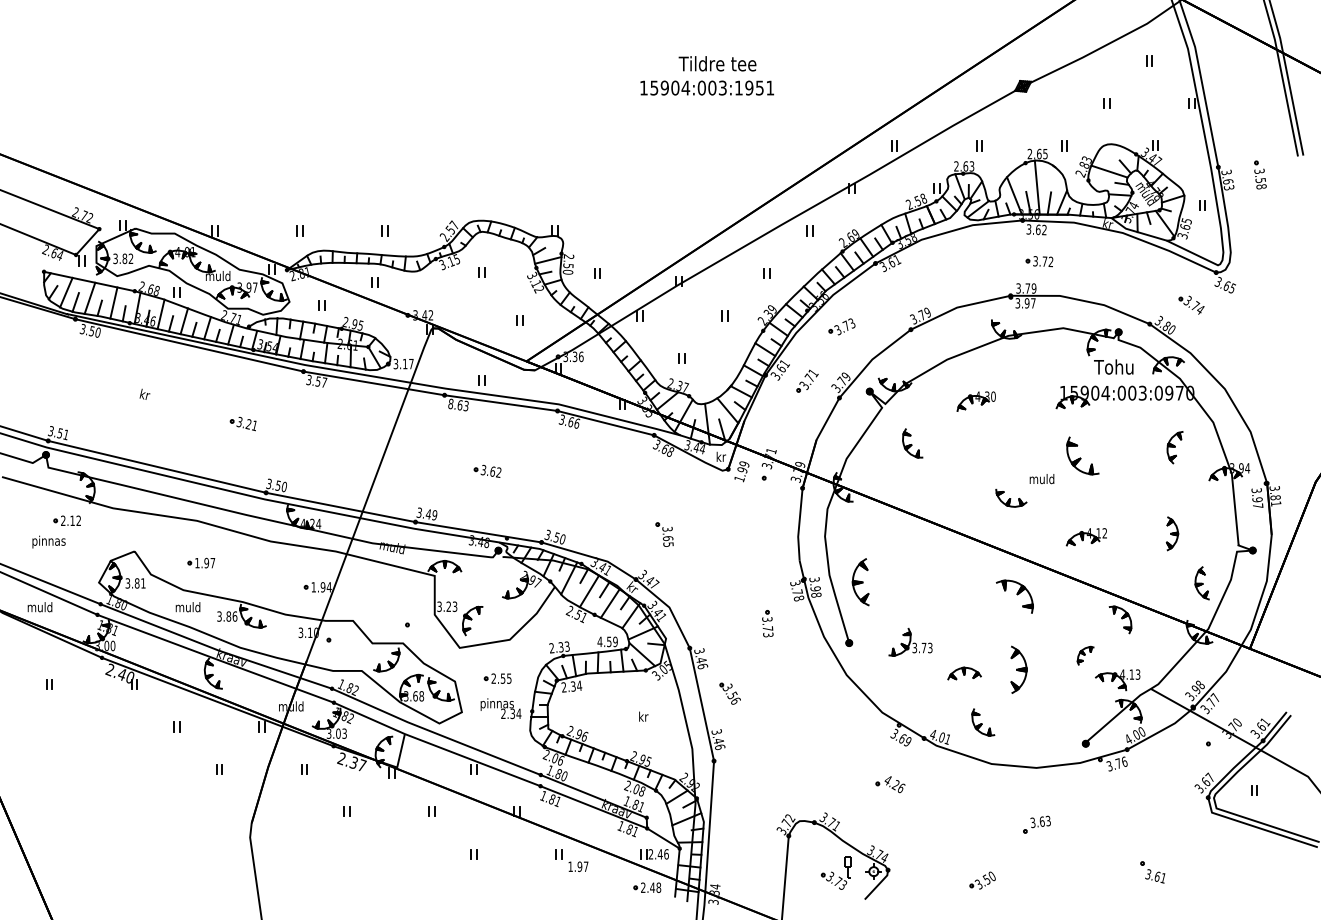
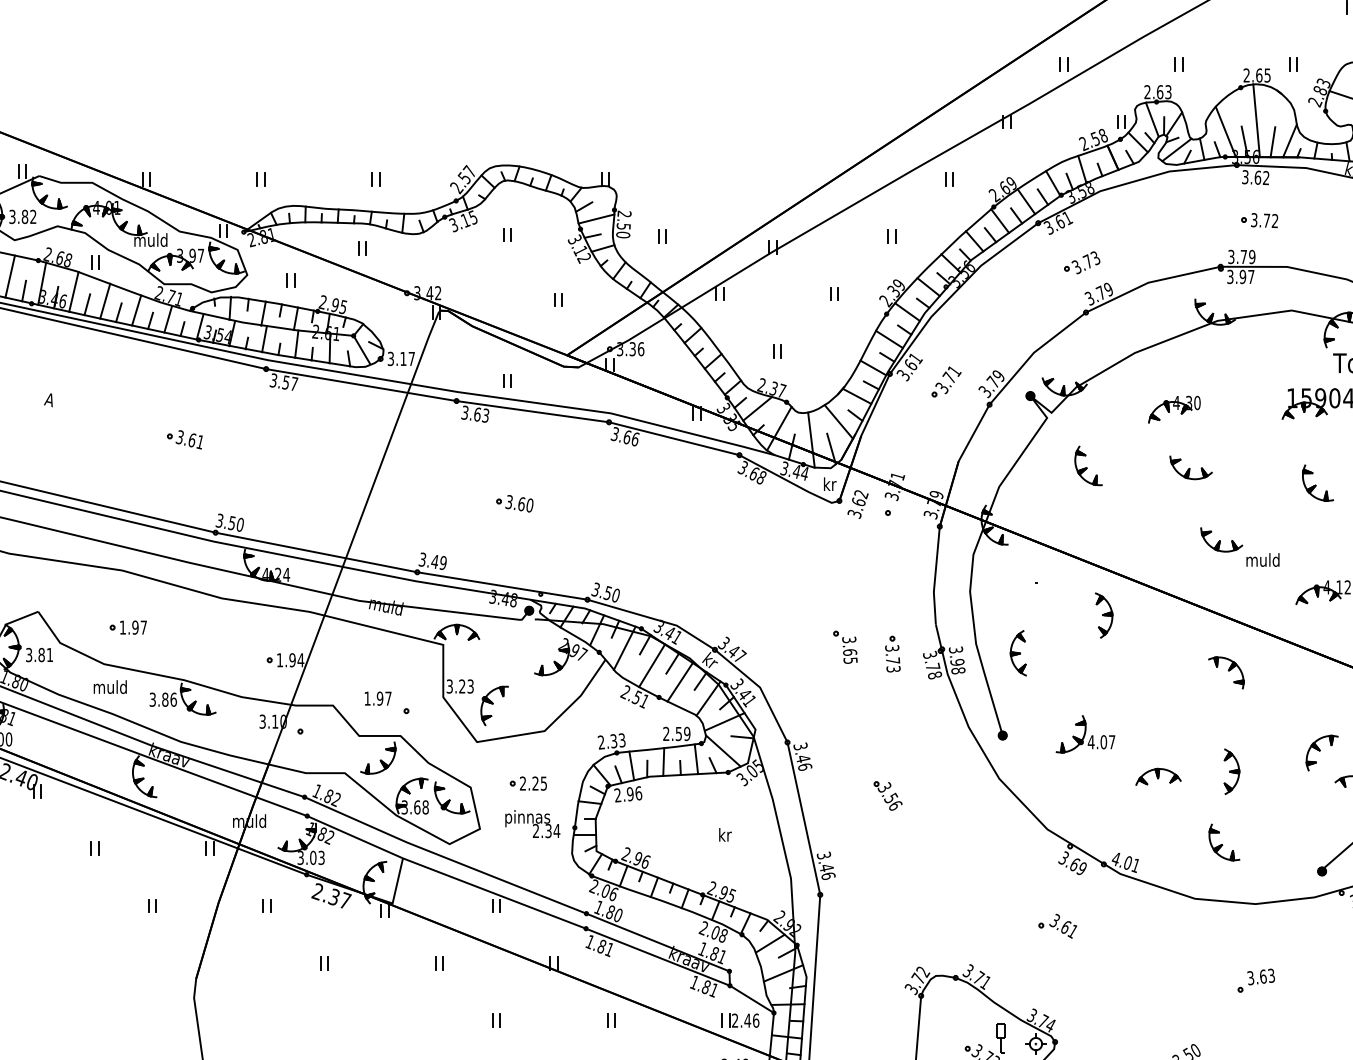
part: (841, 326) -> (1081, 262), moved
text: (144, 393) -> (51, 398), kr -> A
text: (450, 403) -> (464, 412), 8.63 -> 3.63
text: (248, 424) -> (191, 440), 3.21 -> 3.61
part: (988, 444) -> (1190, 467), added
part: (1082, 456) -> (1317, 483), size x0.71
text: (741, 471) -> (857, 503), 1.99 -> 3.62
text: (498, 472) -> (529, 505), 3.62 -> 3.60
text: (1041, 479) -> (1262, 560), moved
part: (664, 534) -> (845, 647), moved
part: (924, 554) -> (1104, 615), added
part: (860, 581) -> (1017, 652), size x0.71
part: (1014, 596) -> (1225, 672), size x0.71
part: (767, 623) -> (892, 653), moved
text: (599, 641) -> (665, 733), 4.59 -> 2.59
text: (922, 647) -> (1101, 741), 3.73 -> 4.07
part: (1085, 655) -> (1321, 752), size x1.43
part: (1018, 669) -> (1231, 771), size x0.71
text: (502, 678) -> (534, 783), 2.55 -> 2.25
text: (575, 685) -> (633, 792), 2.34 -> 2.96
part: (729, 693) -> (887, 795), moved
part: (983, 722) -> (1224, 842), moved
text: (894, 784) -> (1063, 926), 4.26 -> 3.61
text: (578, 866) -> (378, 698), moved

